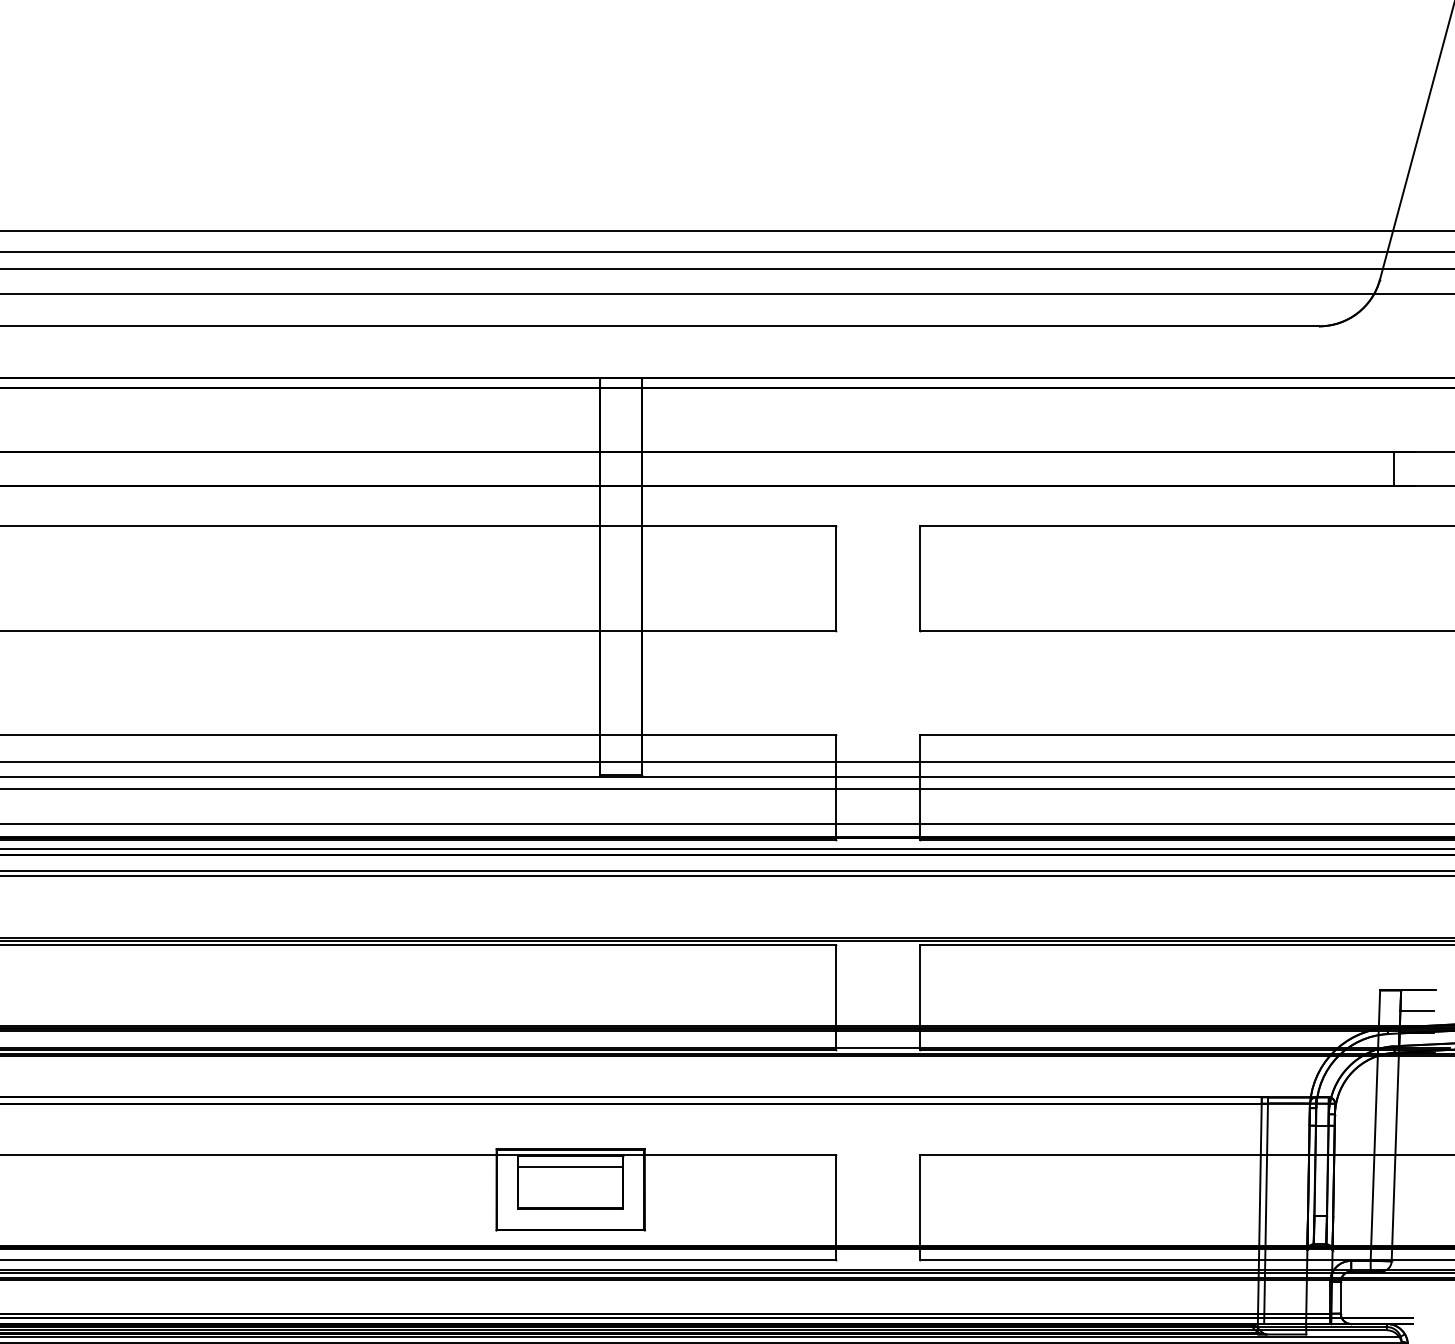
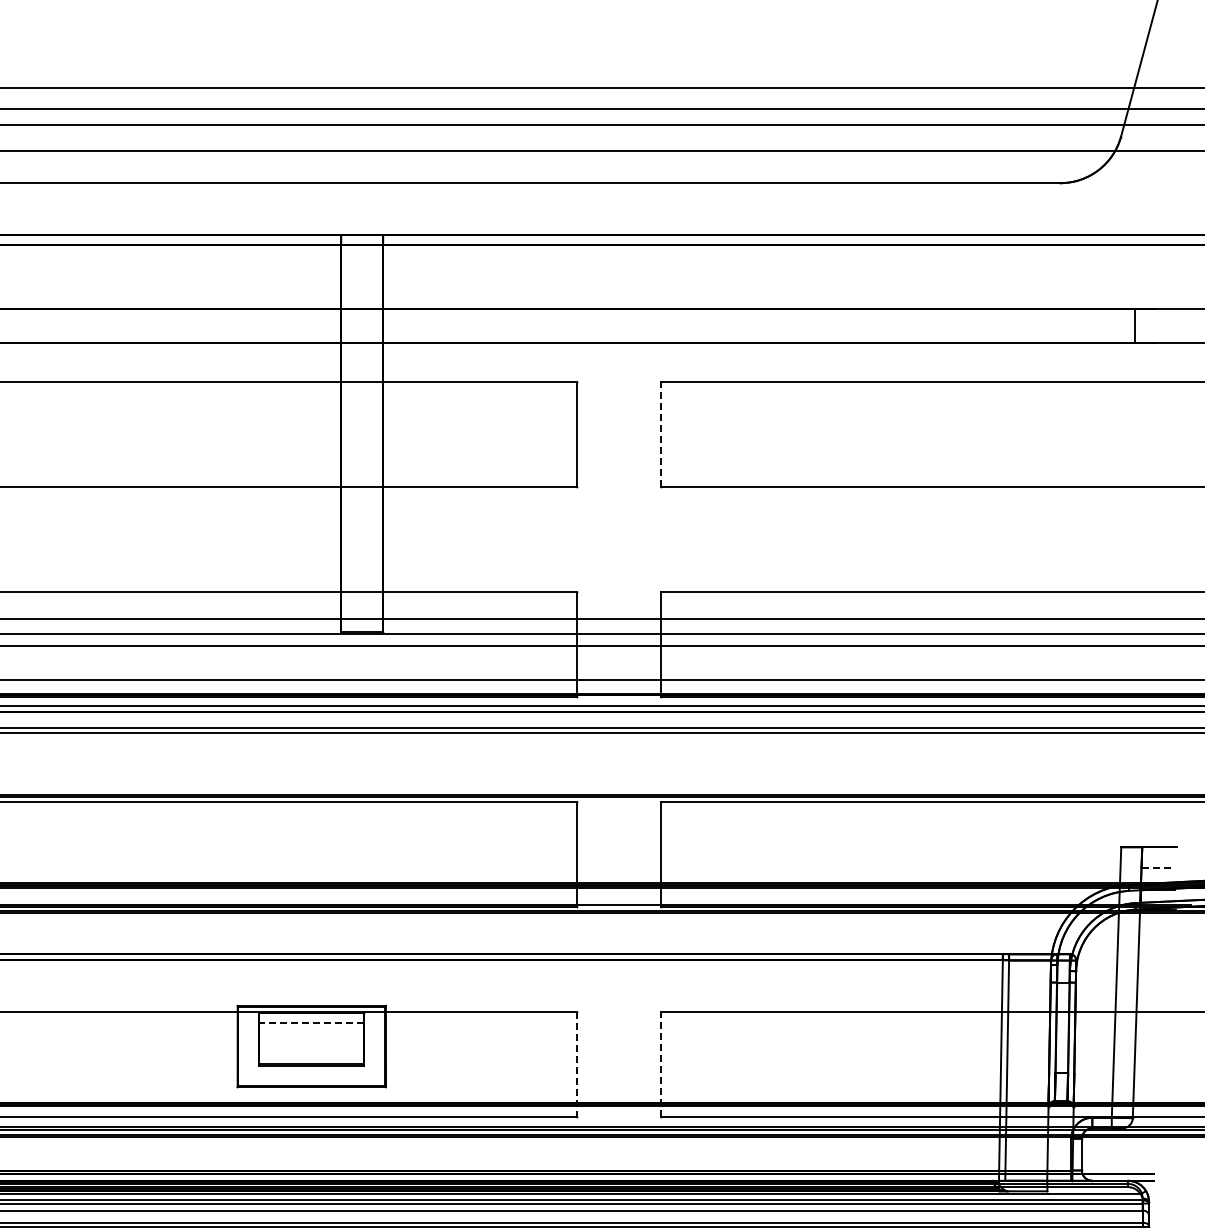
line: (920, 577) -> (661, 434), solid -> dashed
line: (1417, 1011) -> (1158, 868), solid -> dashed
line: (570, 1166) -> (311, 1023), solid -> dashed
line: (920, 1207) -> (661, 1064), solid -> dashed
line: (836, 1208) -> (577, 1065), solid -> dashed

